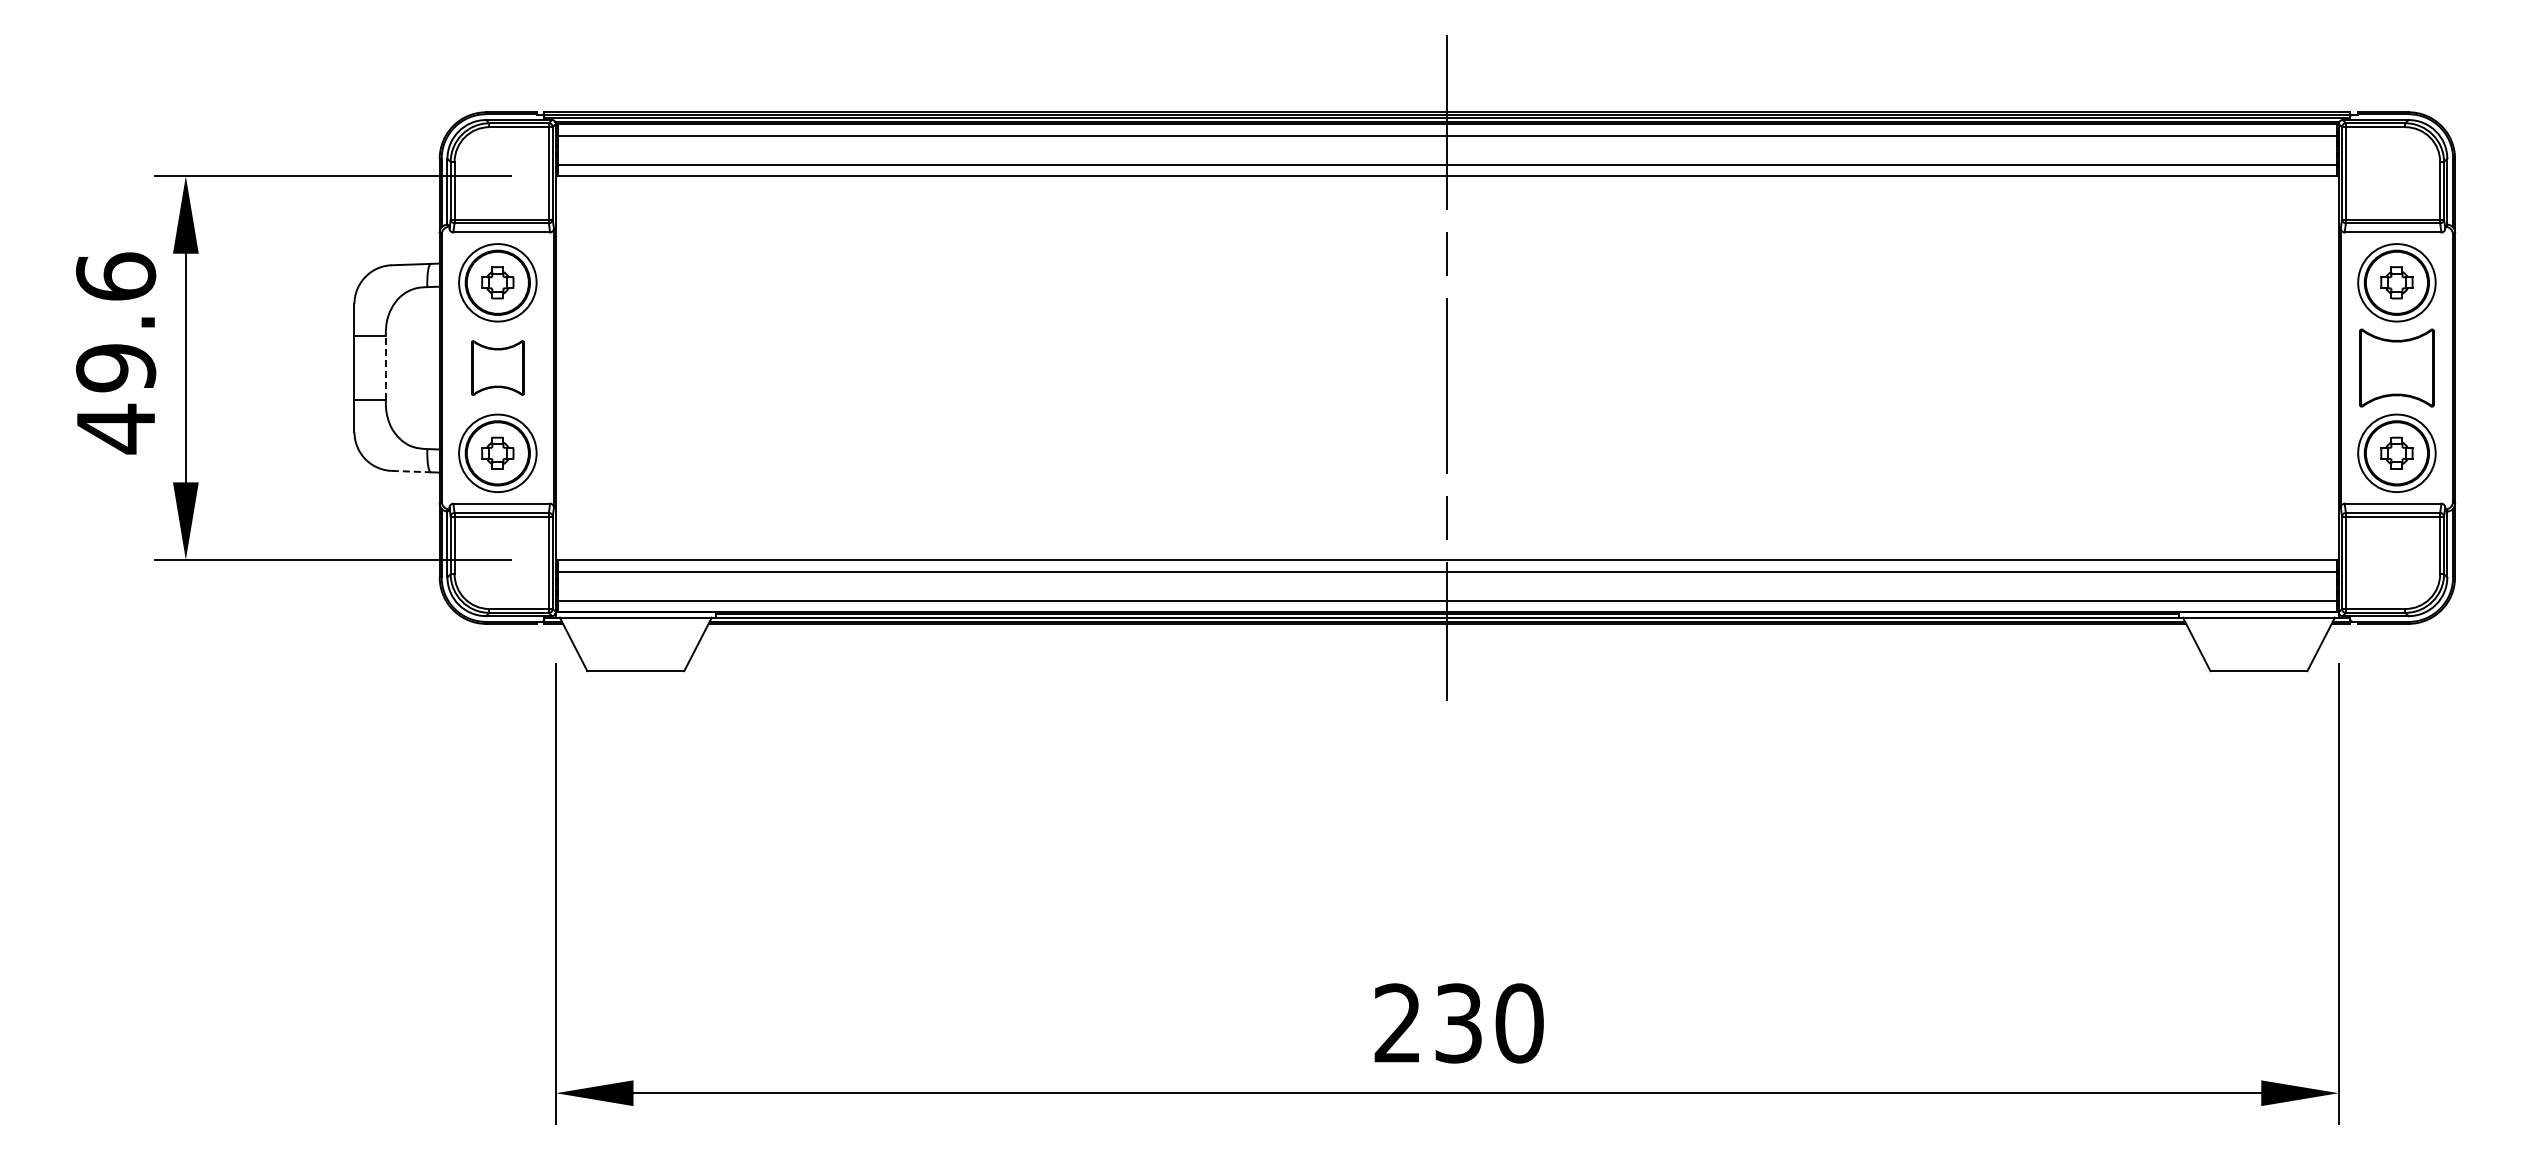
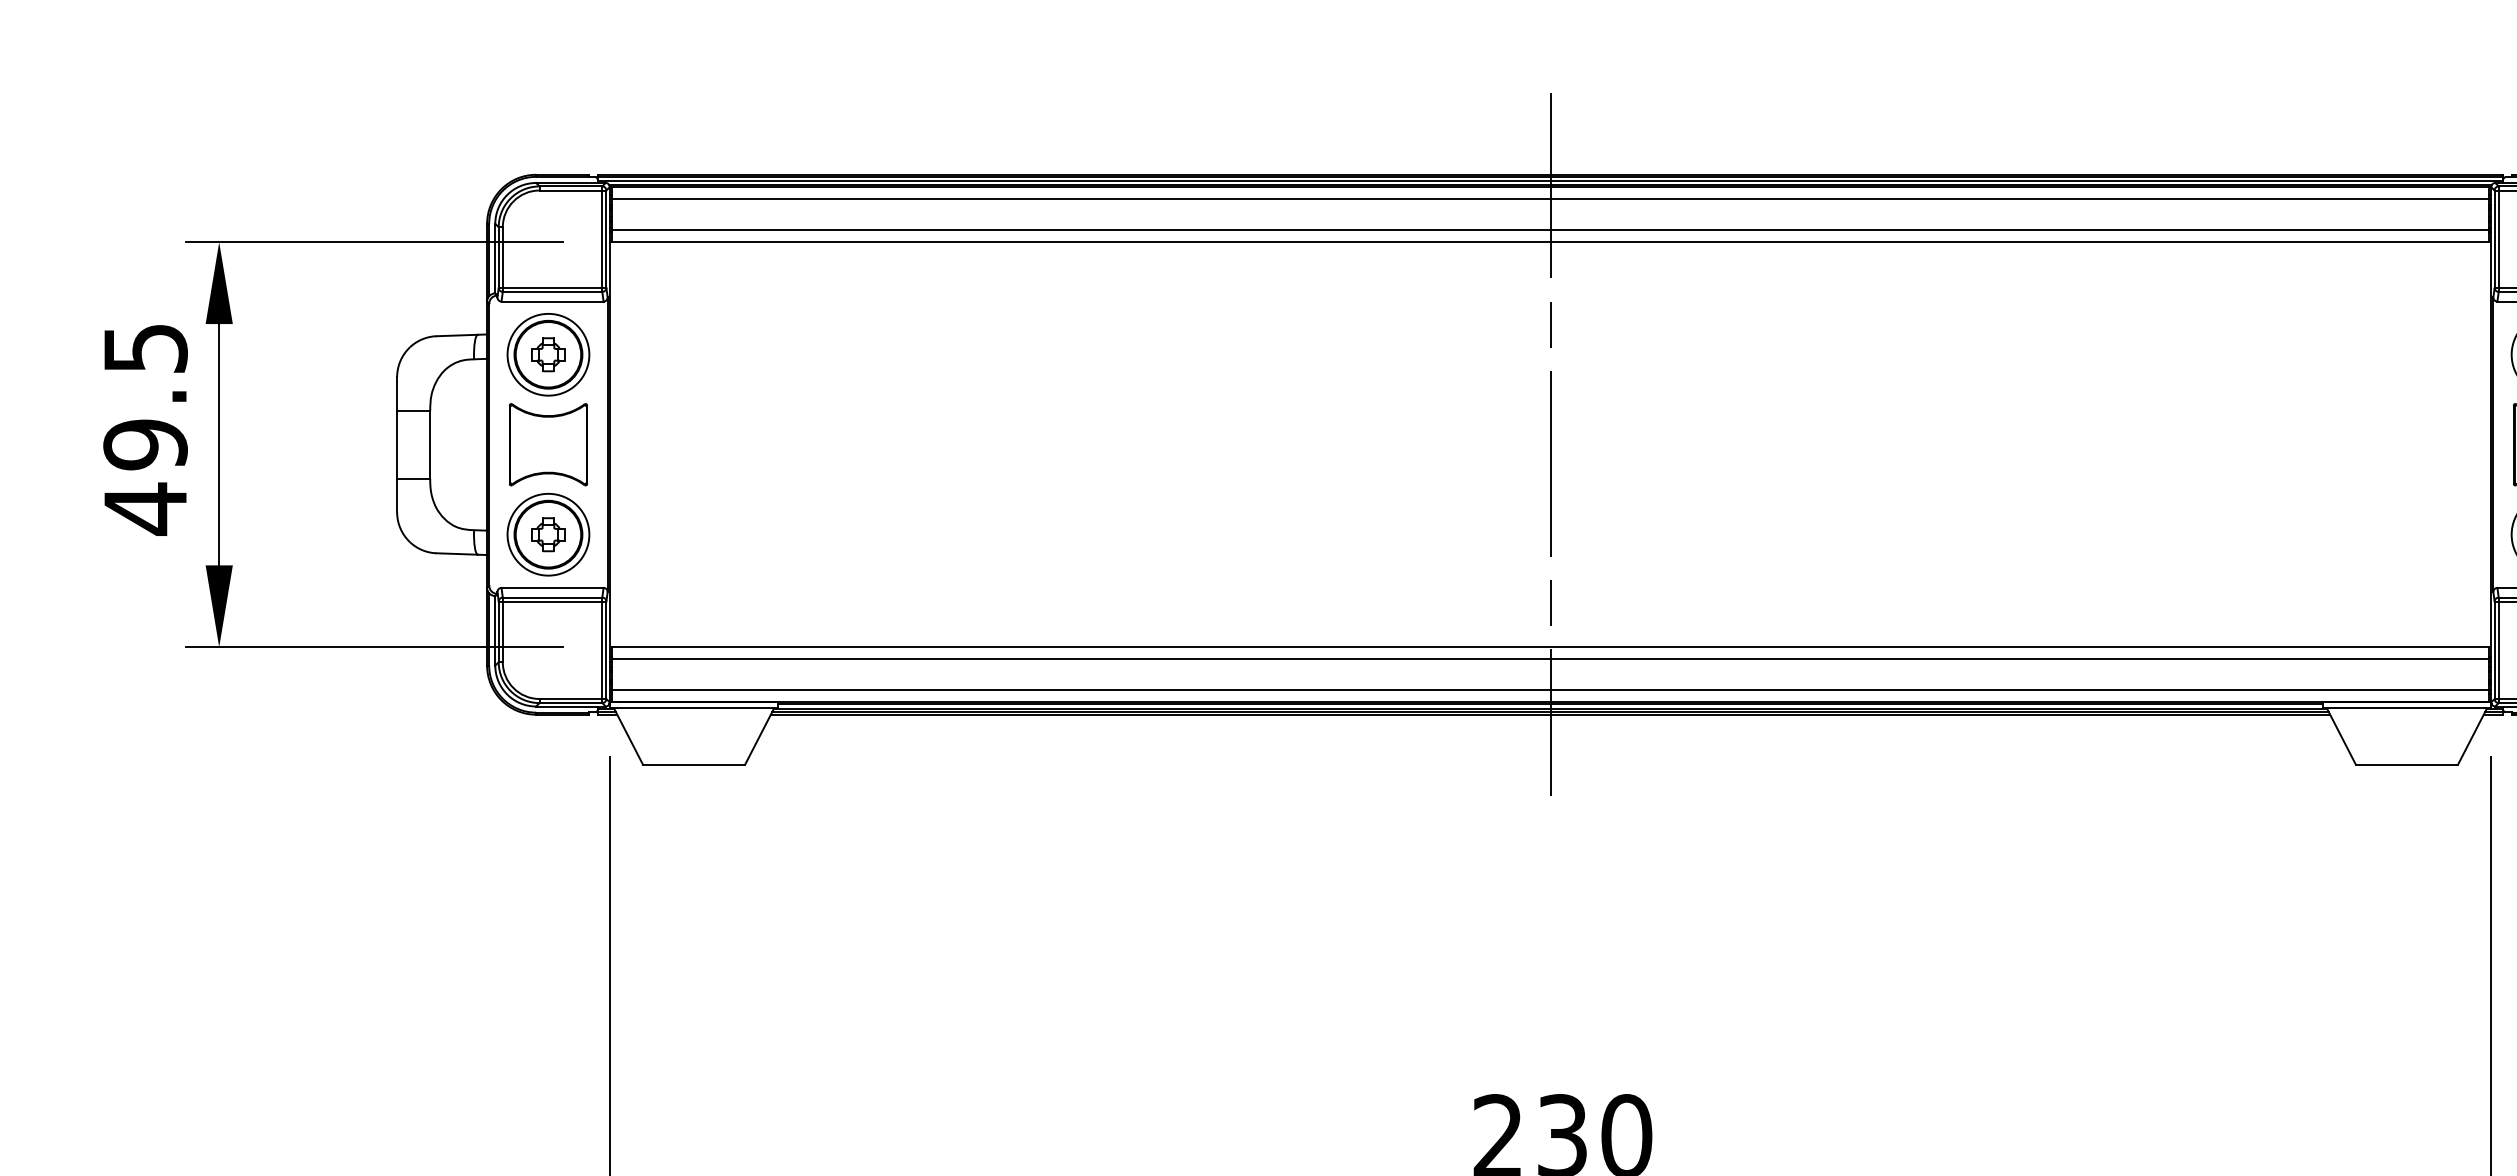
text: (116, 276) -> (146, 348), 49.6 -> 49.5
line: (385, 367) -> (429, 444), dashed -> solid
part: (497, 367) -> (548, 444), size x1.43
line: (411, 471) -> (457, 553), dashed -> solid

